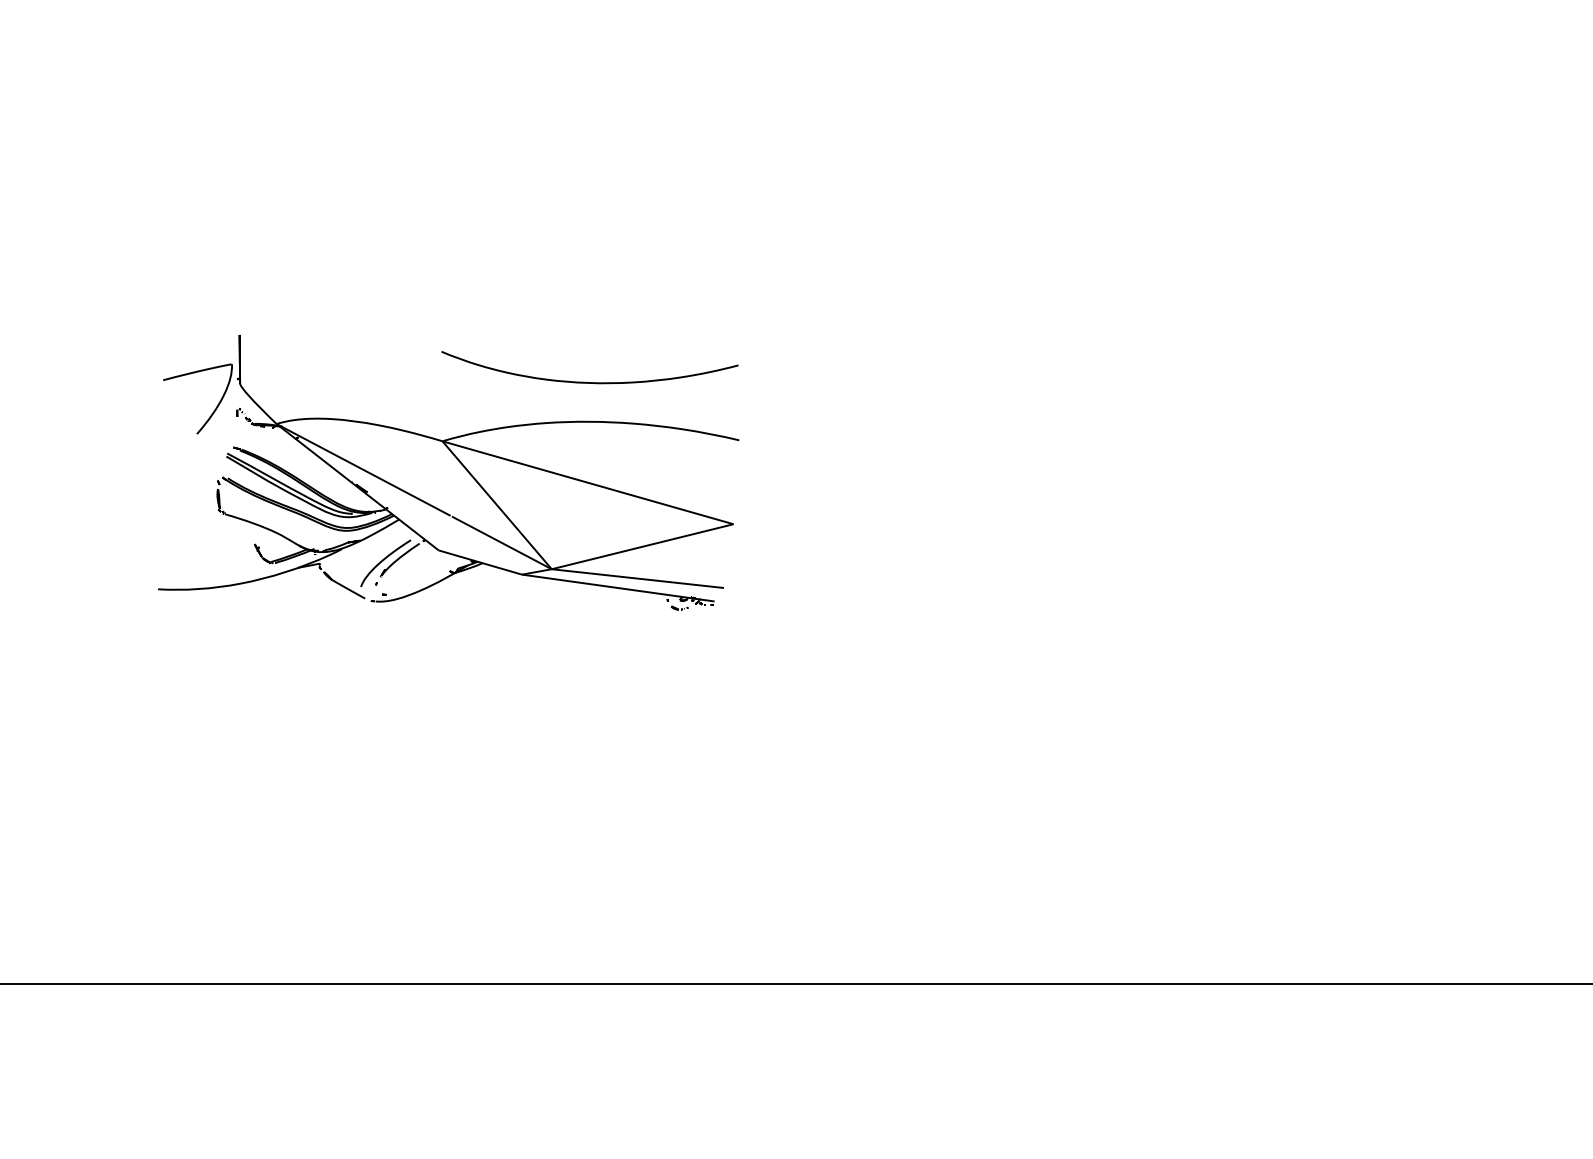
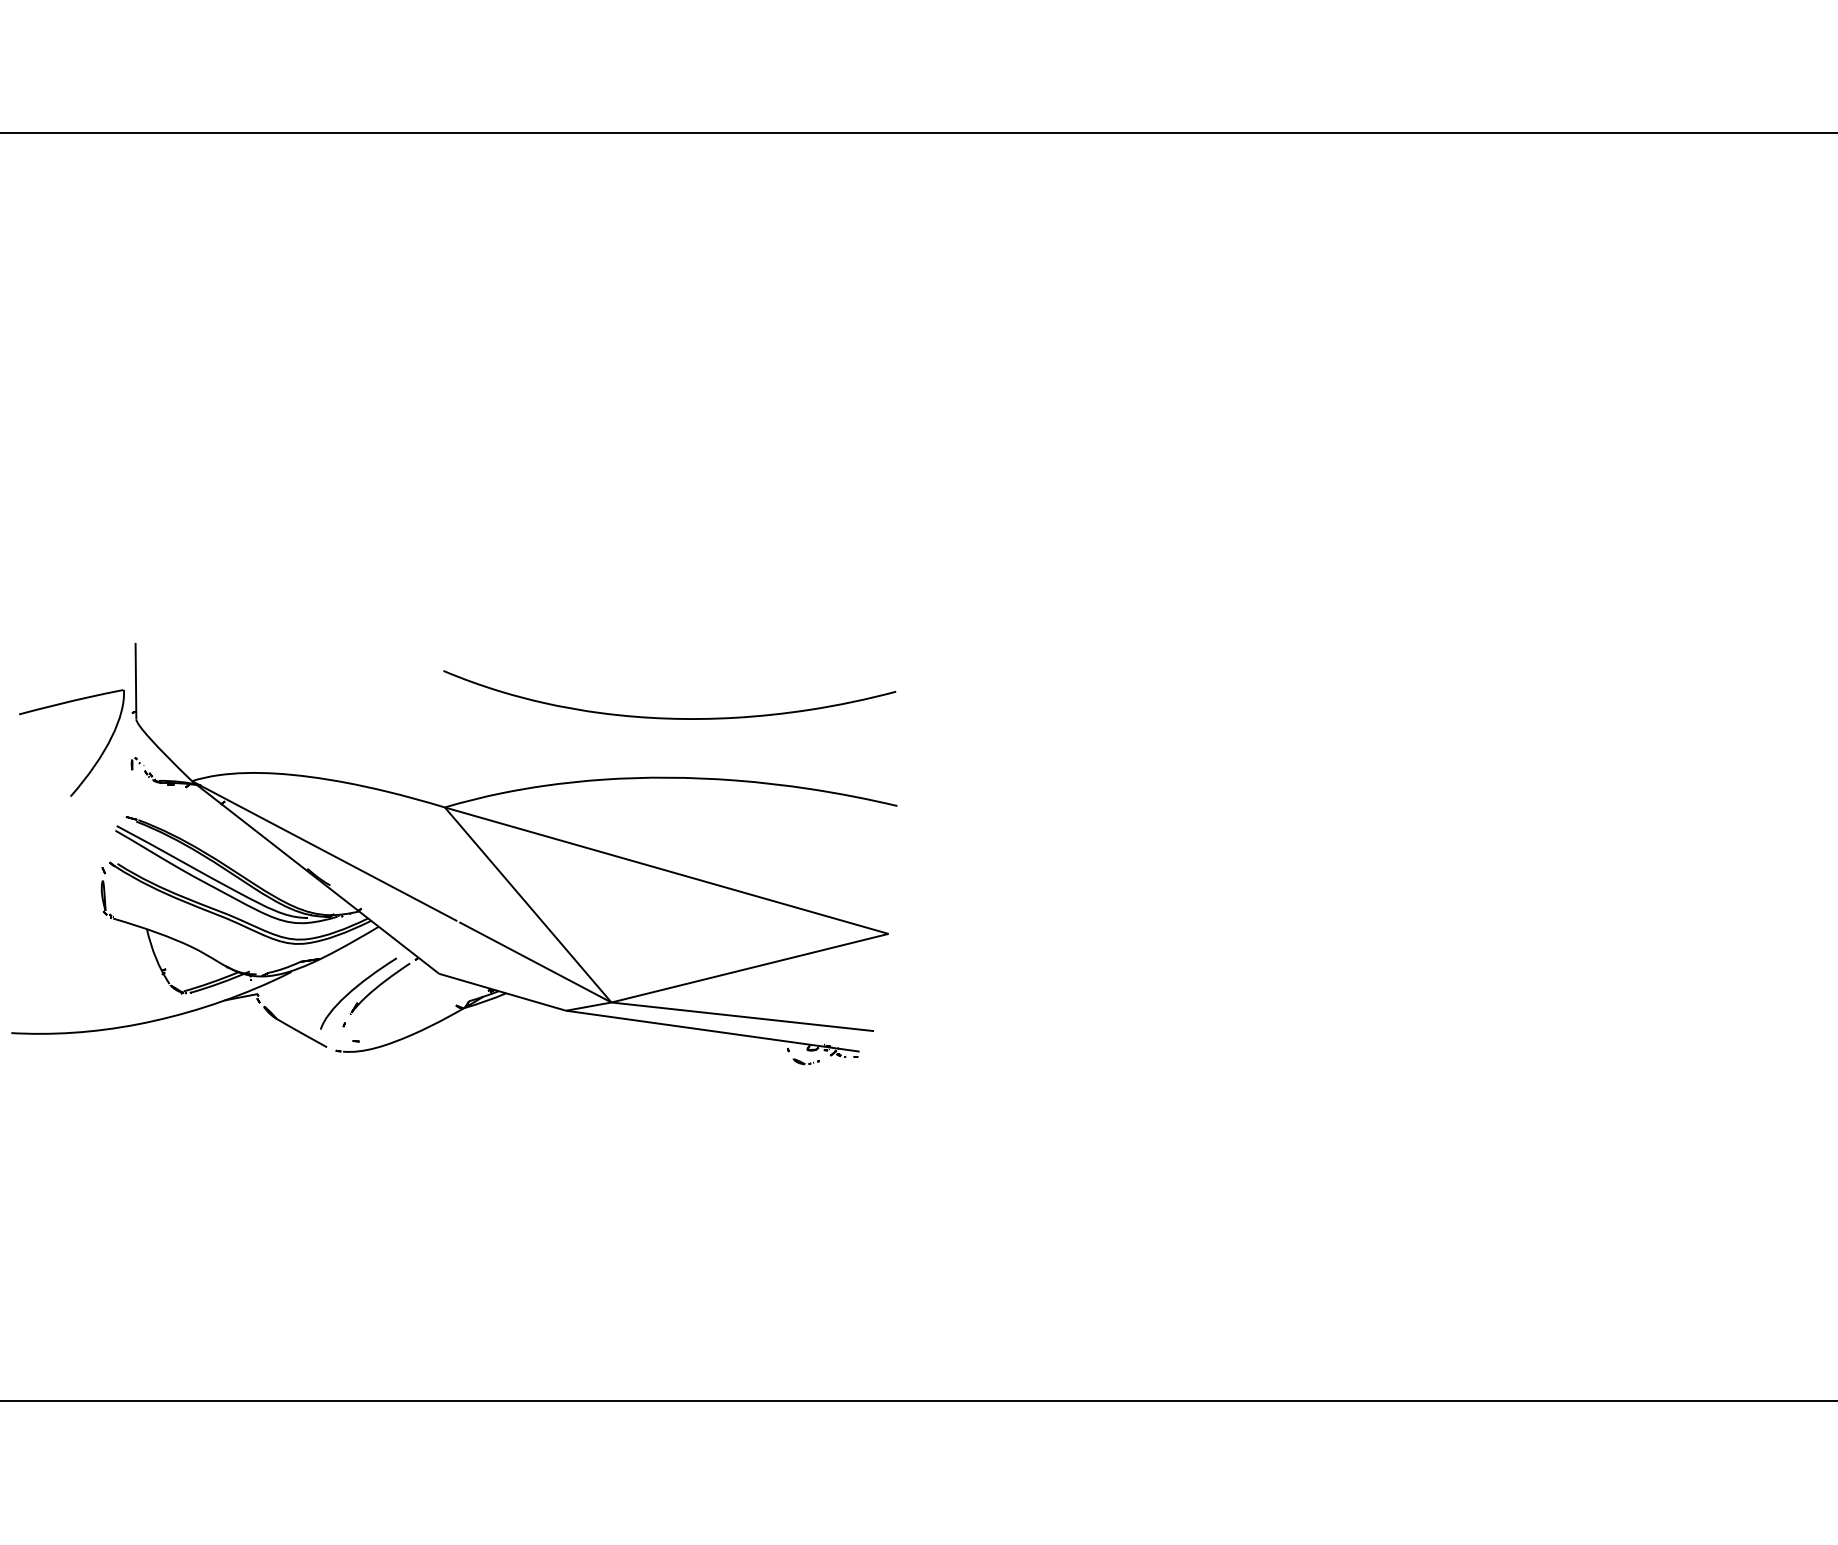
part: (448, 472) -> (454, 854), size x1.43

